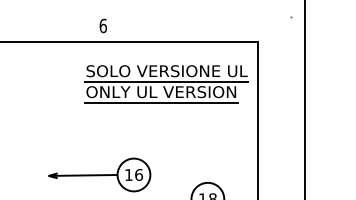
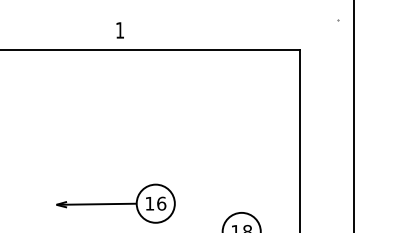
text: (103, 25) -> (120, 29), 6 -> 1
part: (166, 84) -> (193, 98), removed

